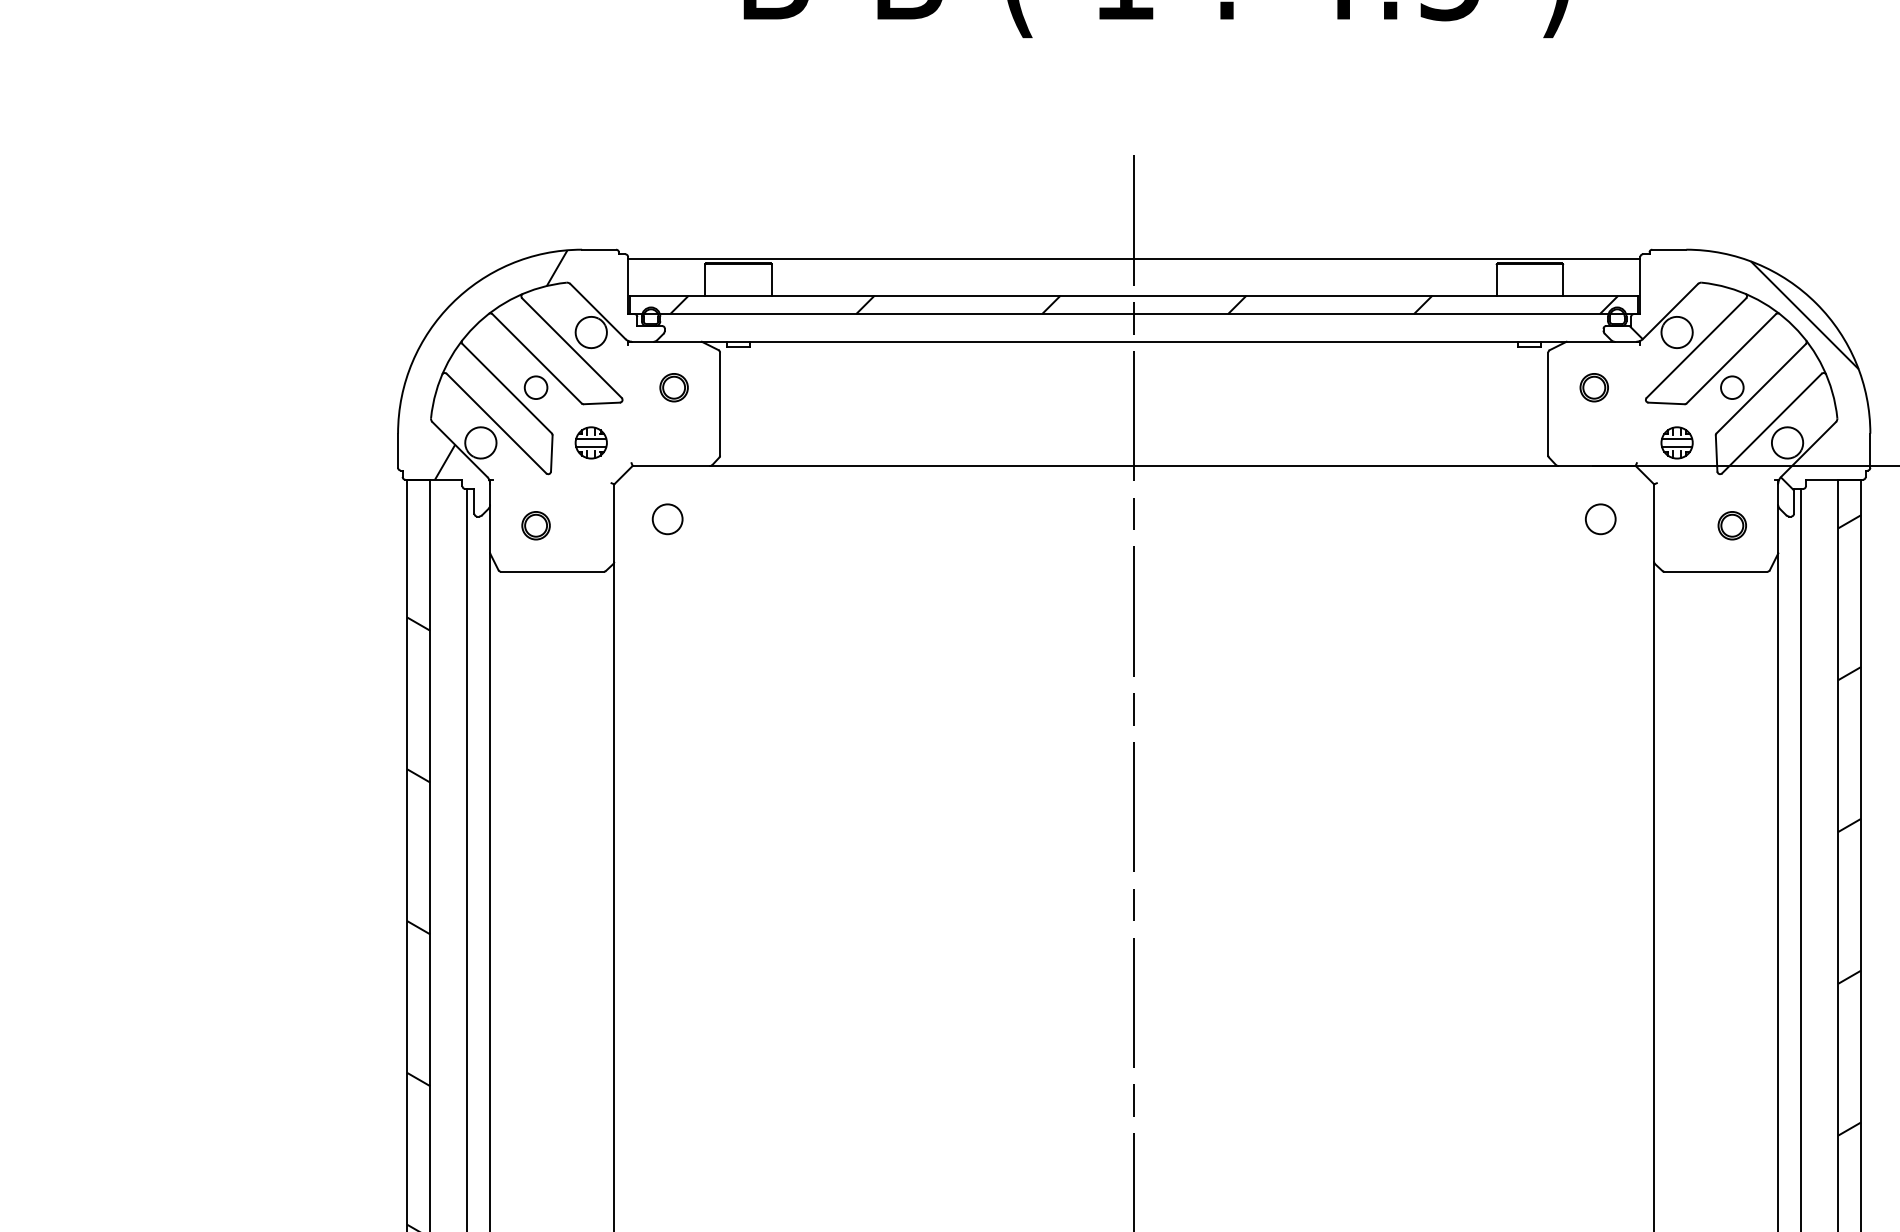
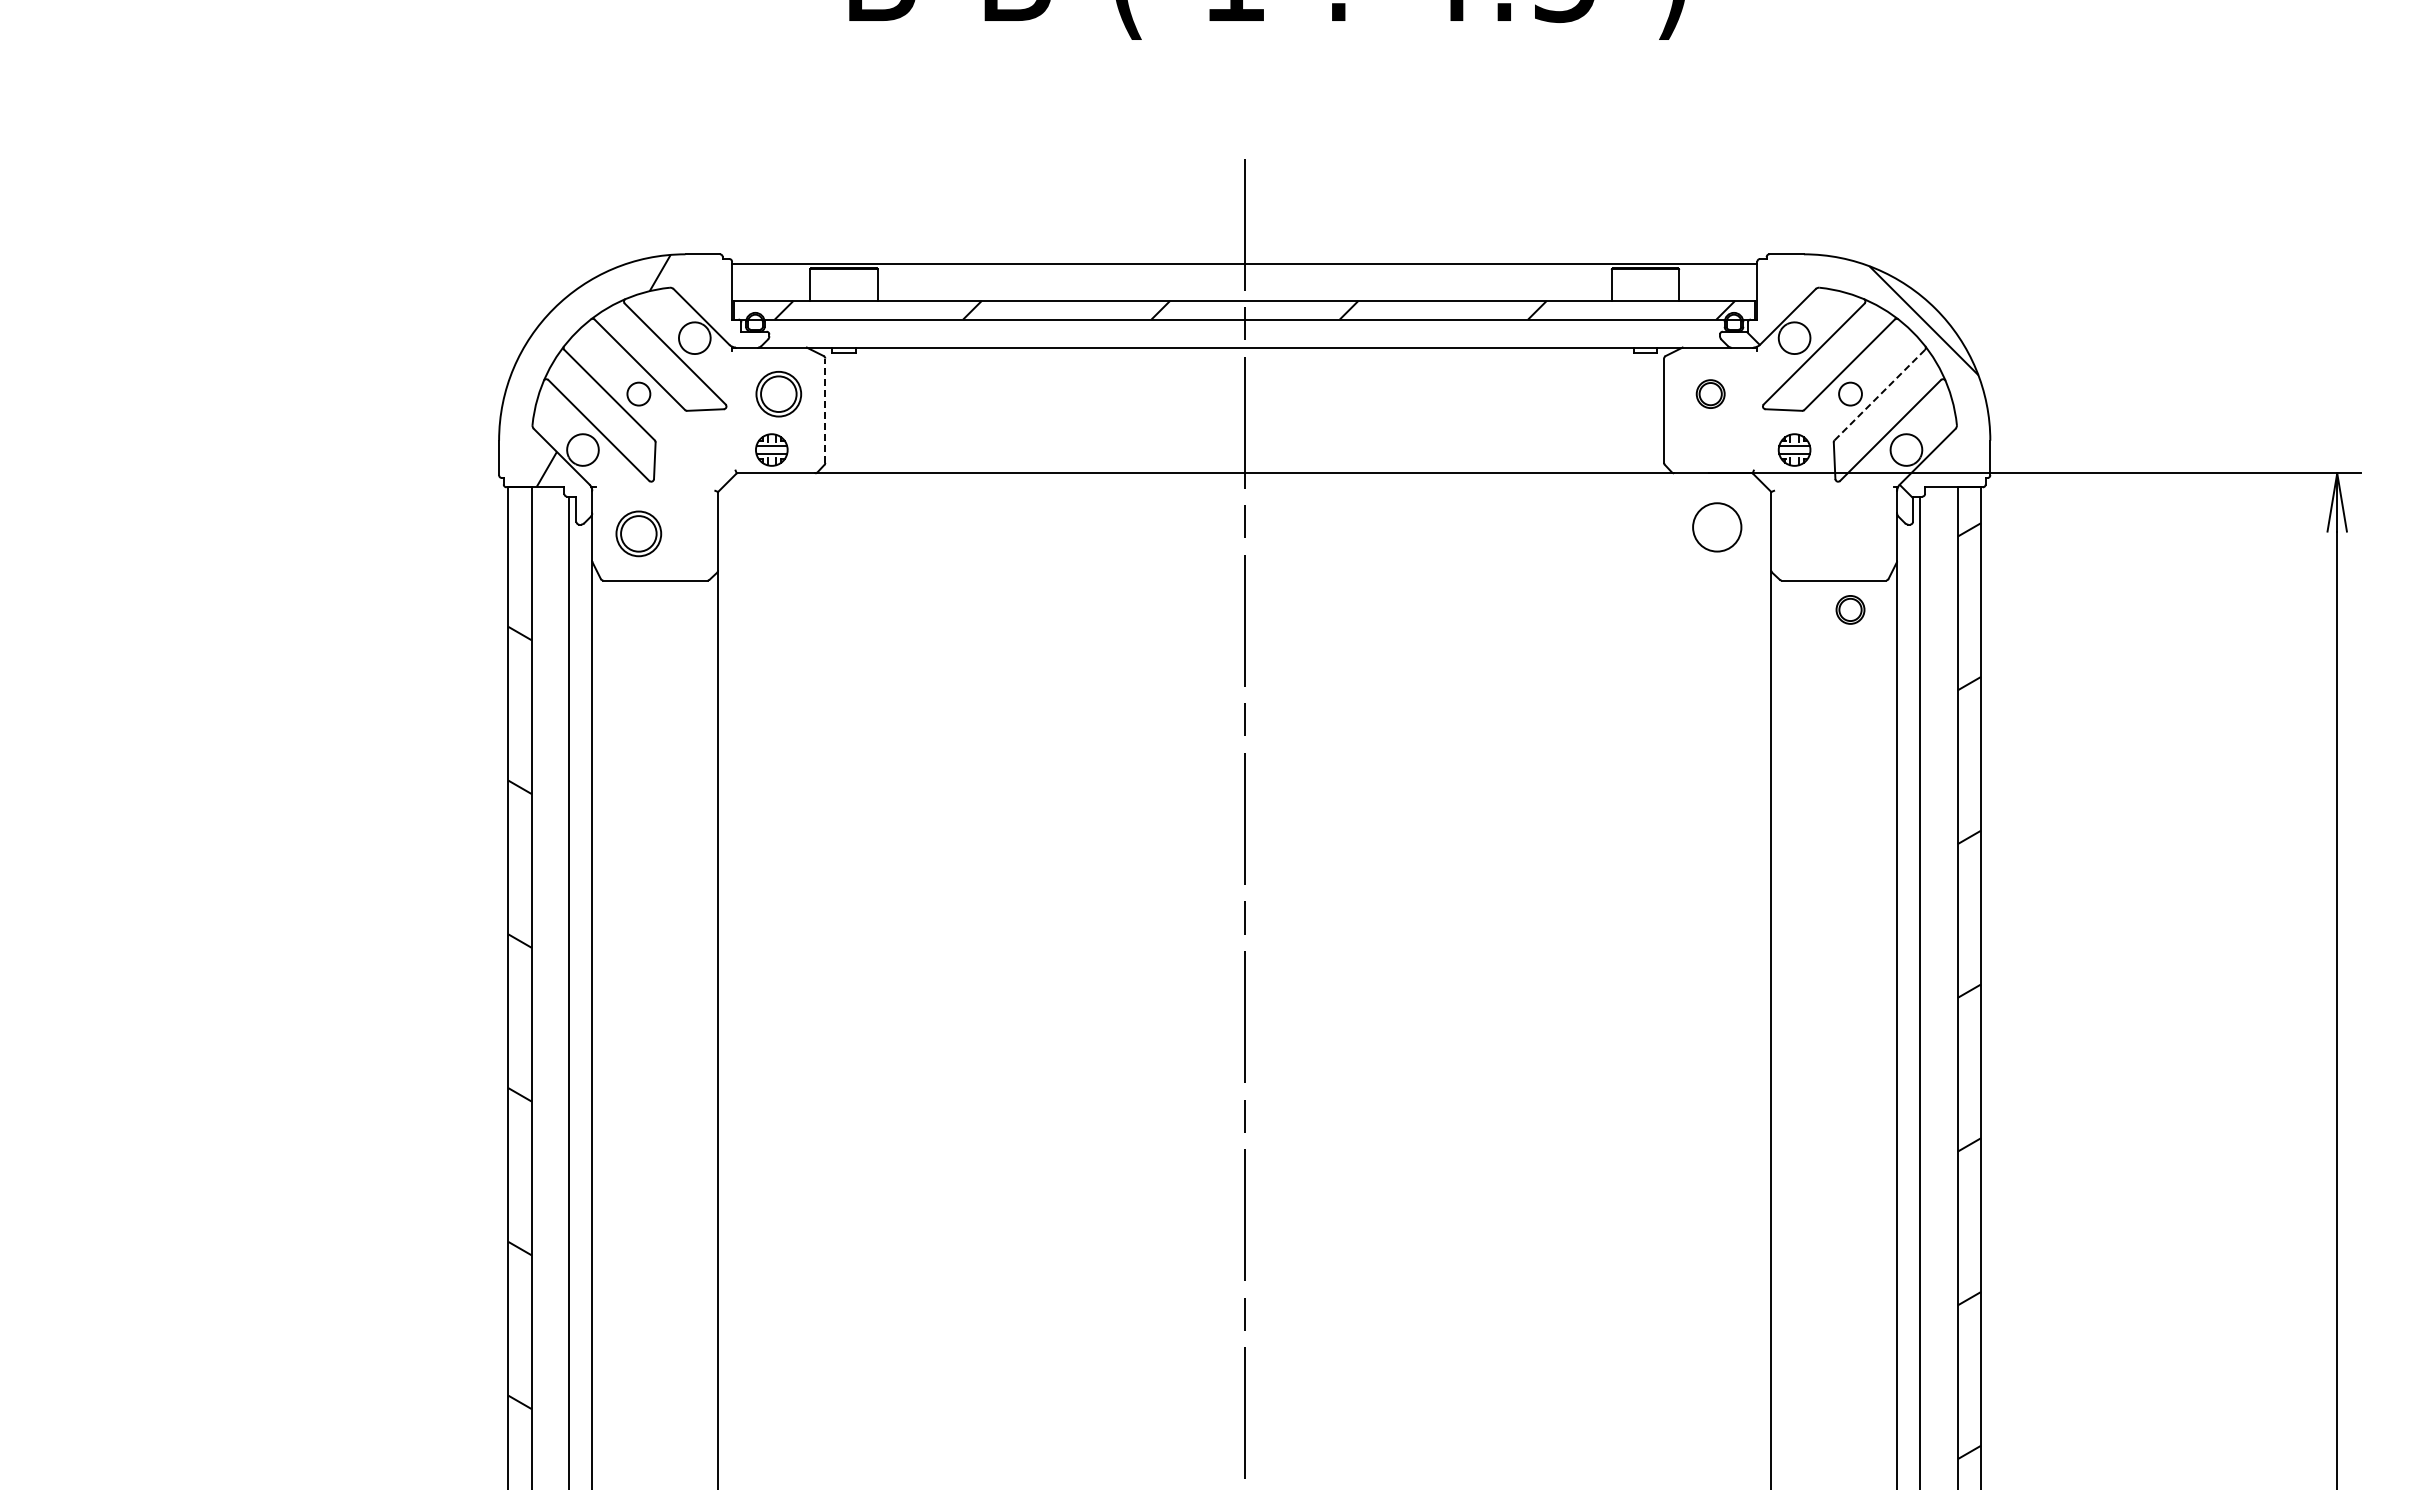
part: (673, 387) -> (778, 393), size x1.6
line: (1760, 389) -> (1879, 395), solid -> dashed
line: (720, 403) -> (825, 410), solid -> dashed
part: (590, 442) -> (771, 449), moved
circle: (667, 519) -> (772, 527), removed
circle: (1600, 519) -> (1717, 527), size x1.6
part: (535, 525) -> (638, 533), size x1.6
part: (1732, 525) -> (1850, 609), moved

